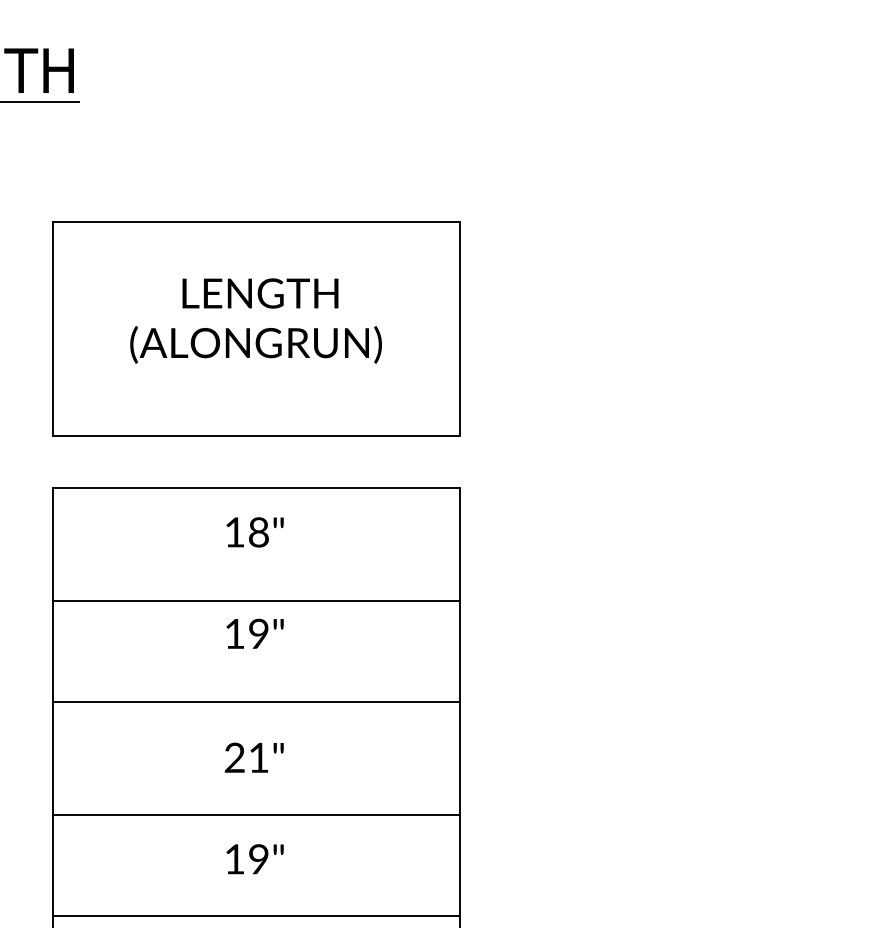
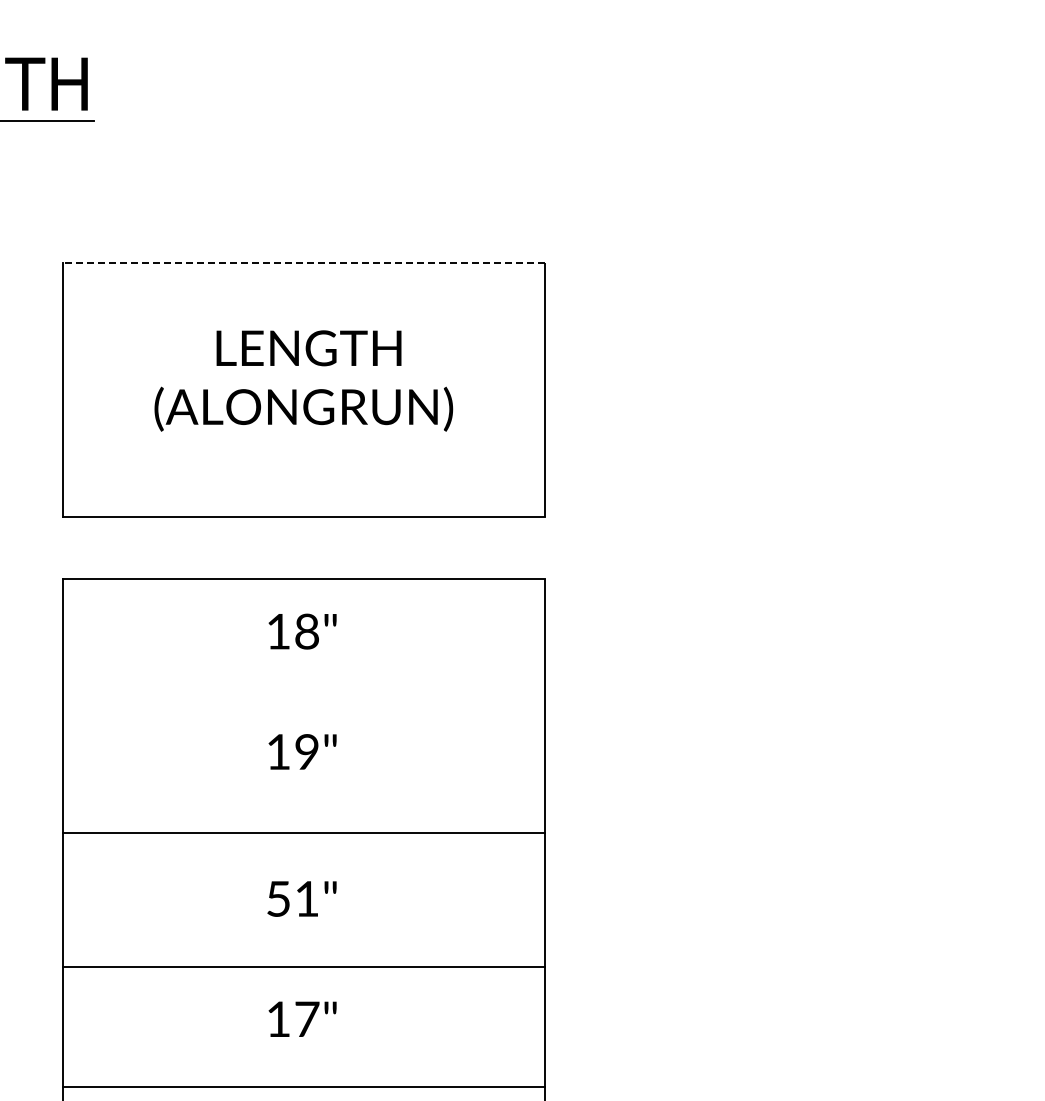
line: (255, 222) -> (303, 263), solid -> dashed
line: (256, 600) -> (304, 712), removed
text: (234, 757) -> (278, 898), 21" -> 51"
text: (259, 858) -> (307, 1018), 19" -> 17"

